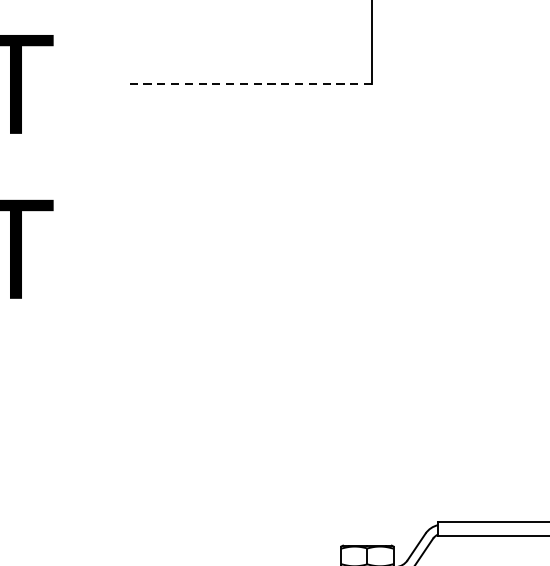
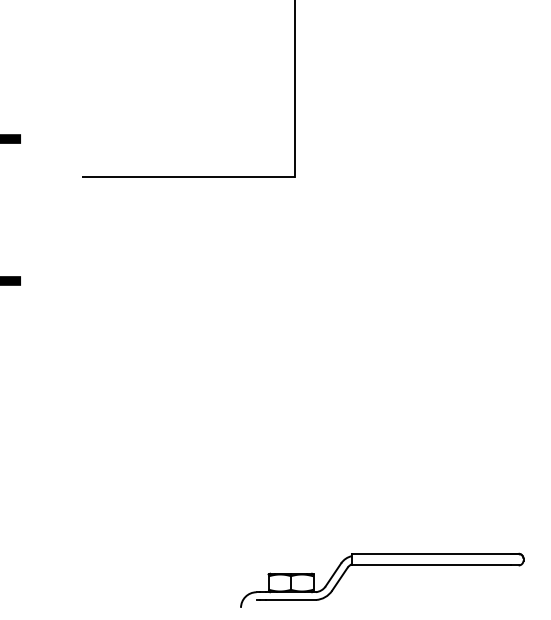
line: (248, 84) -> (188, 176), dashed -> solid

